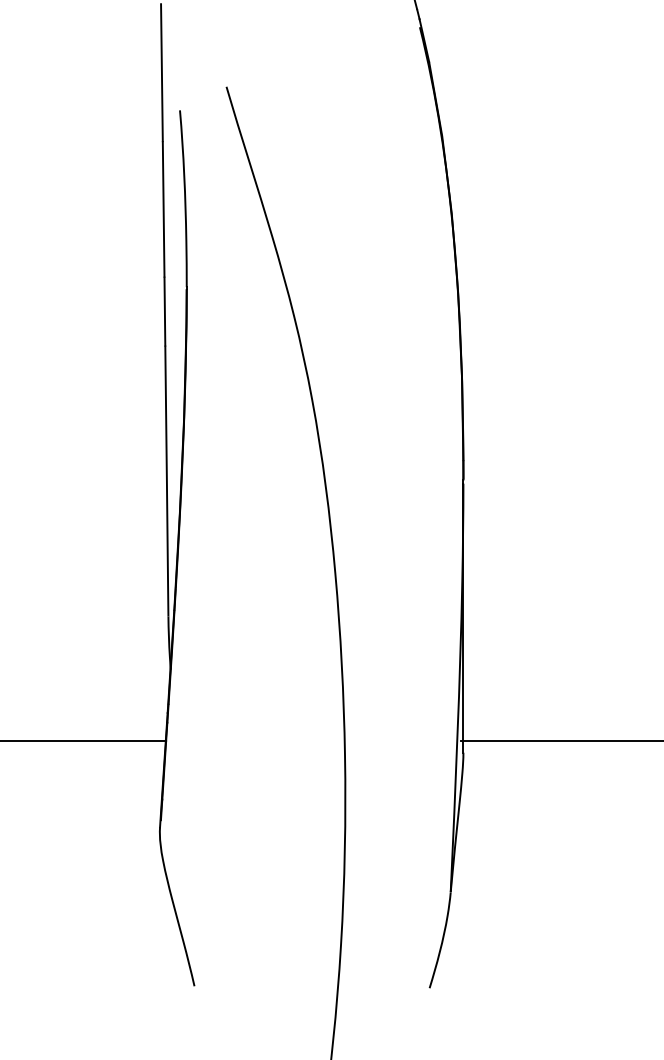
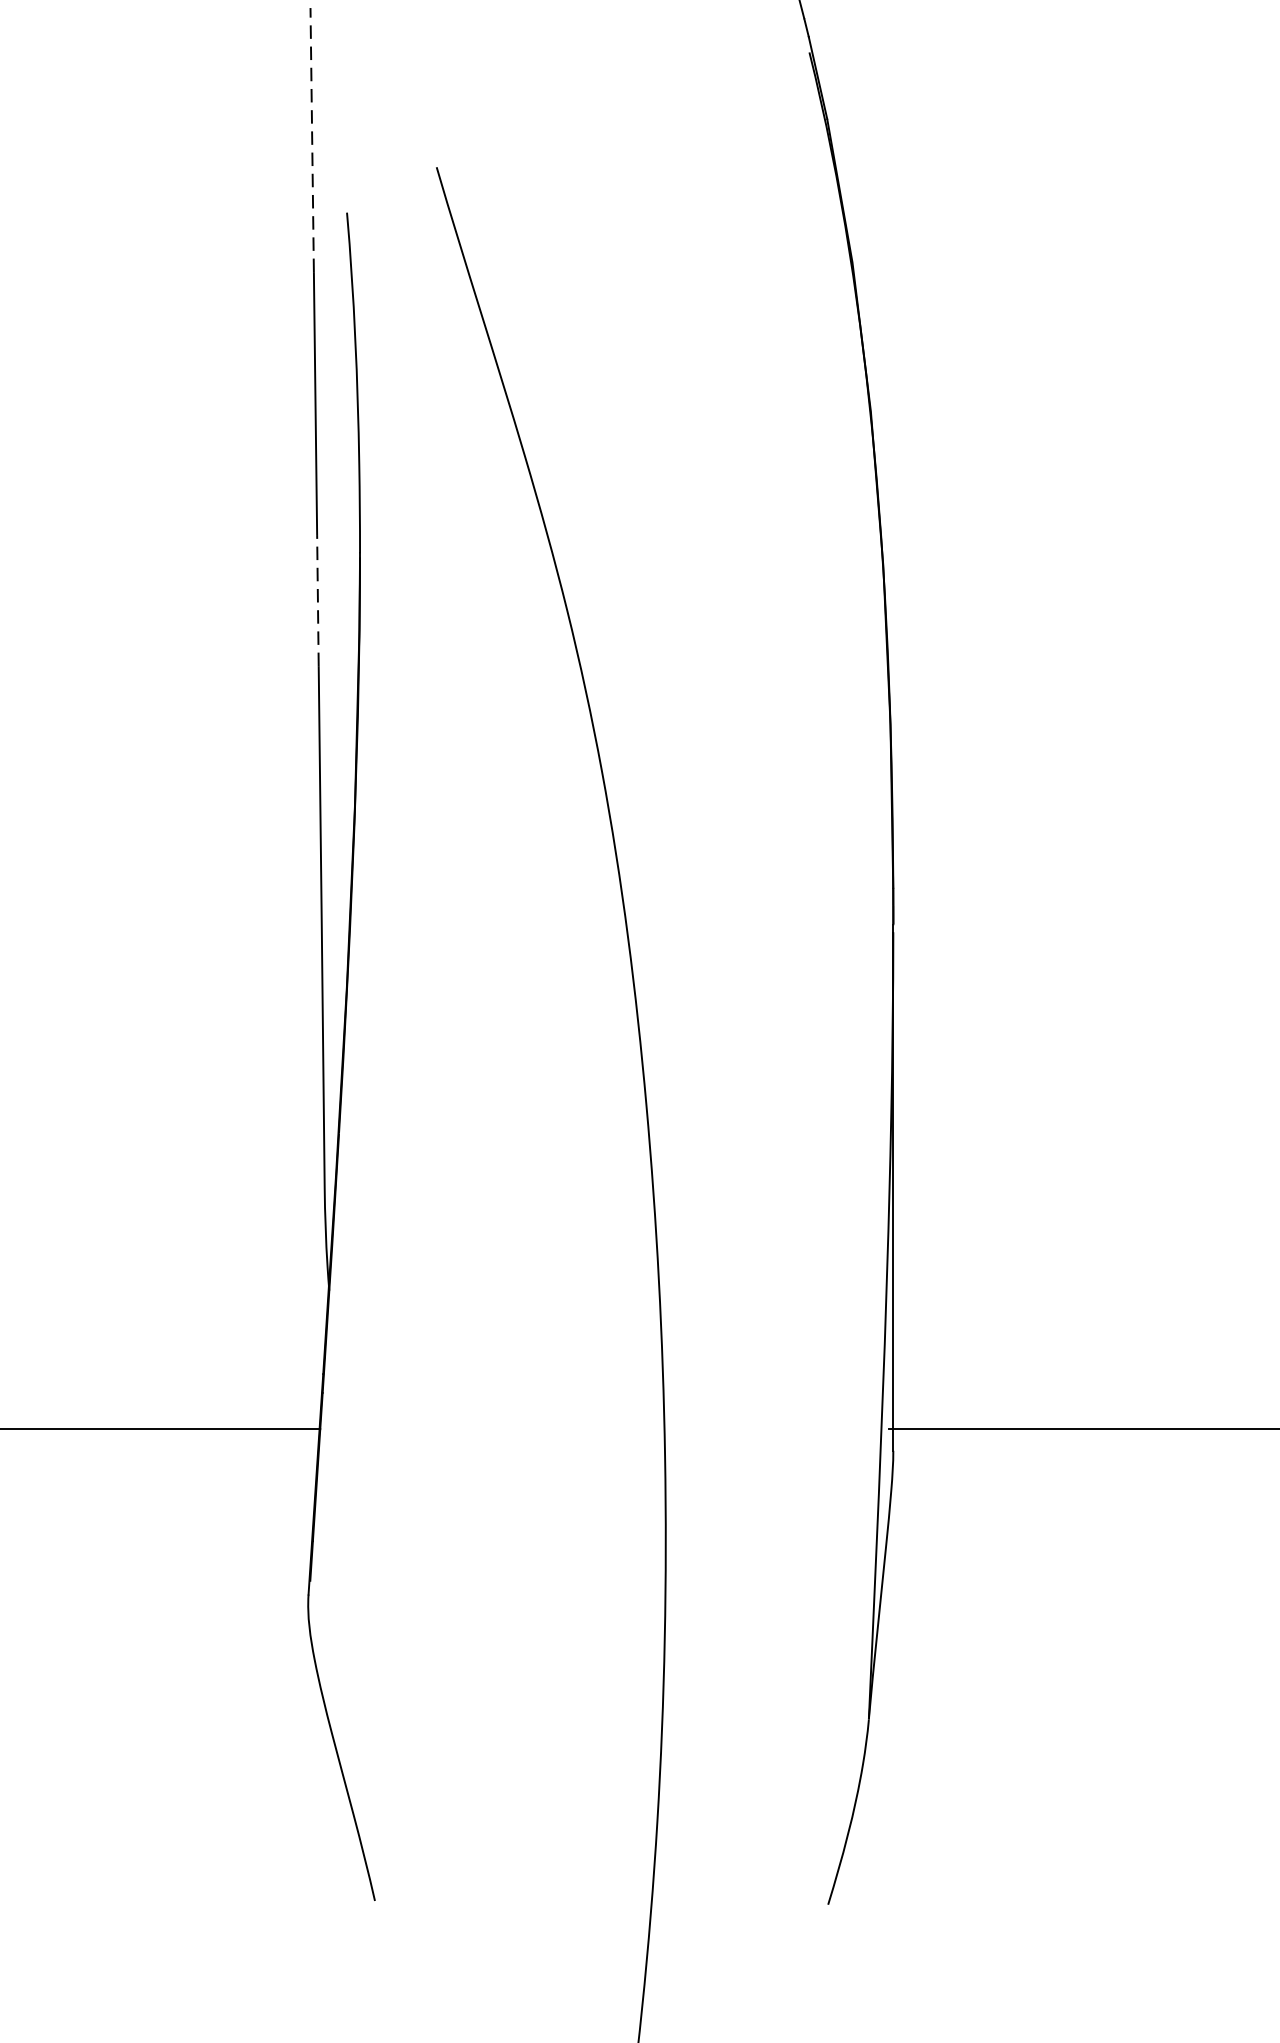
line: (161, 72) -> (311, 139), solid -> dashed
line: (164, 311) -> (317, 600), solid -> dashed

